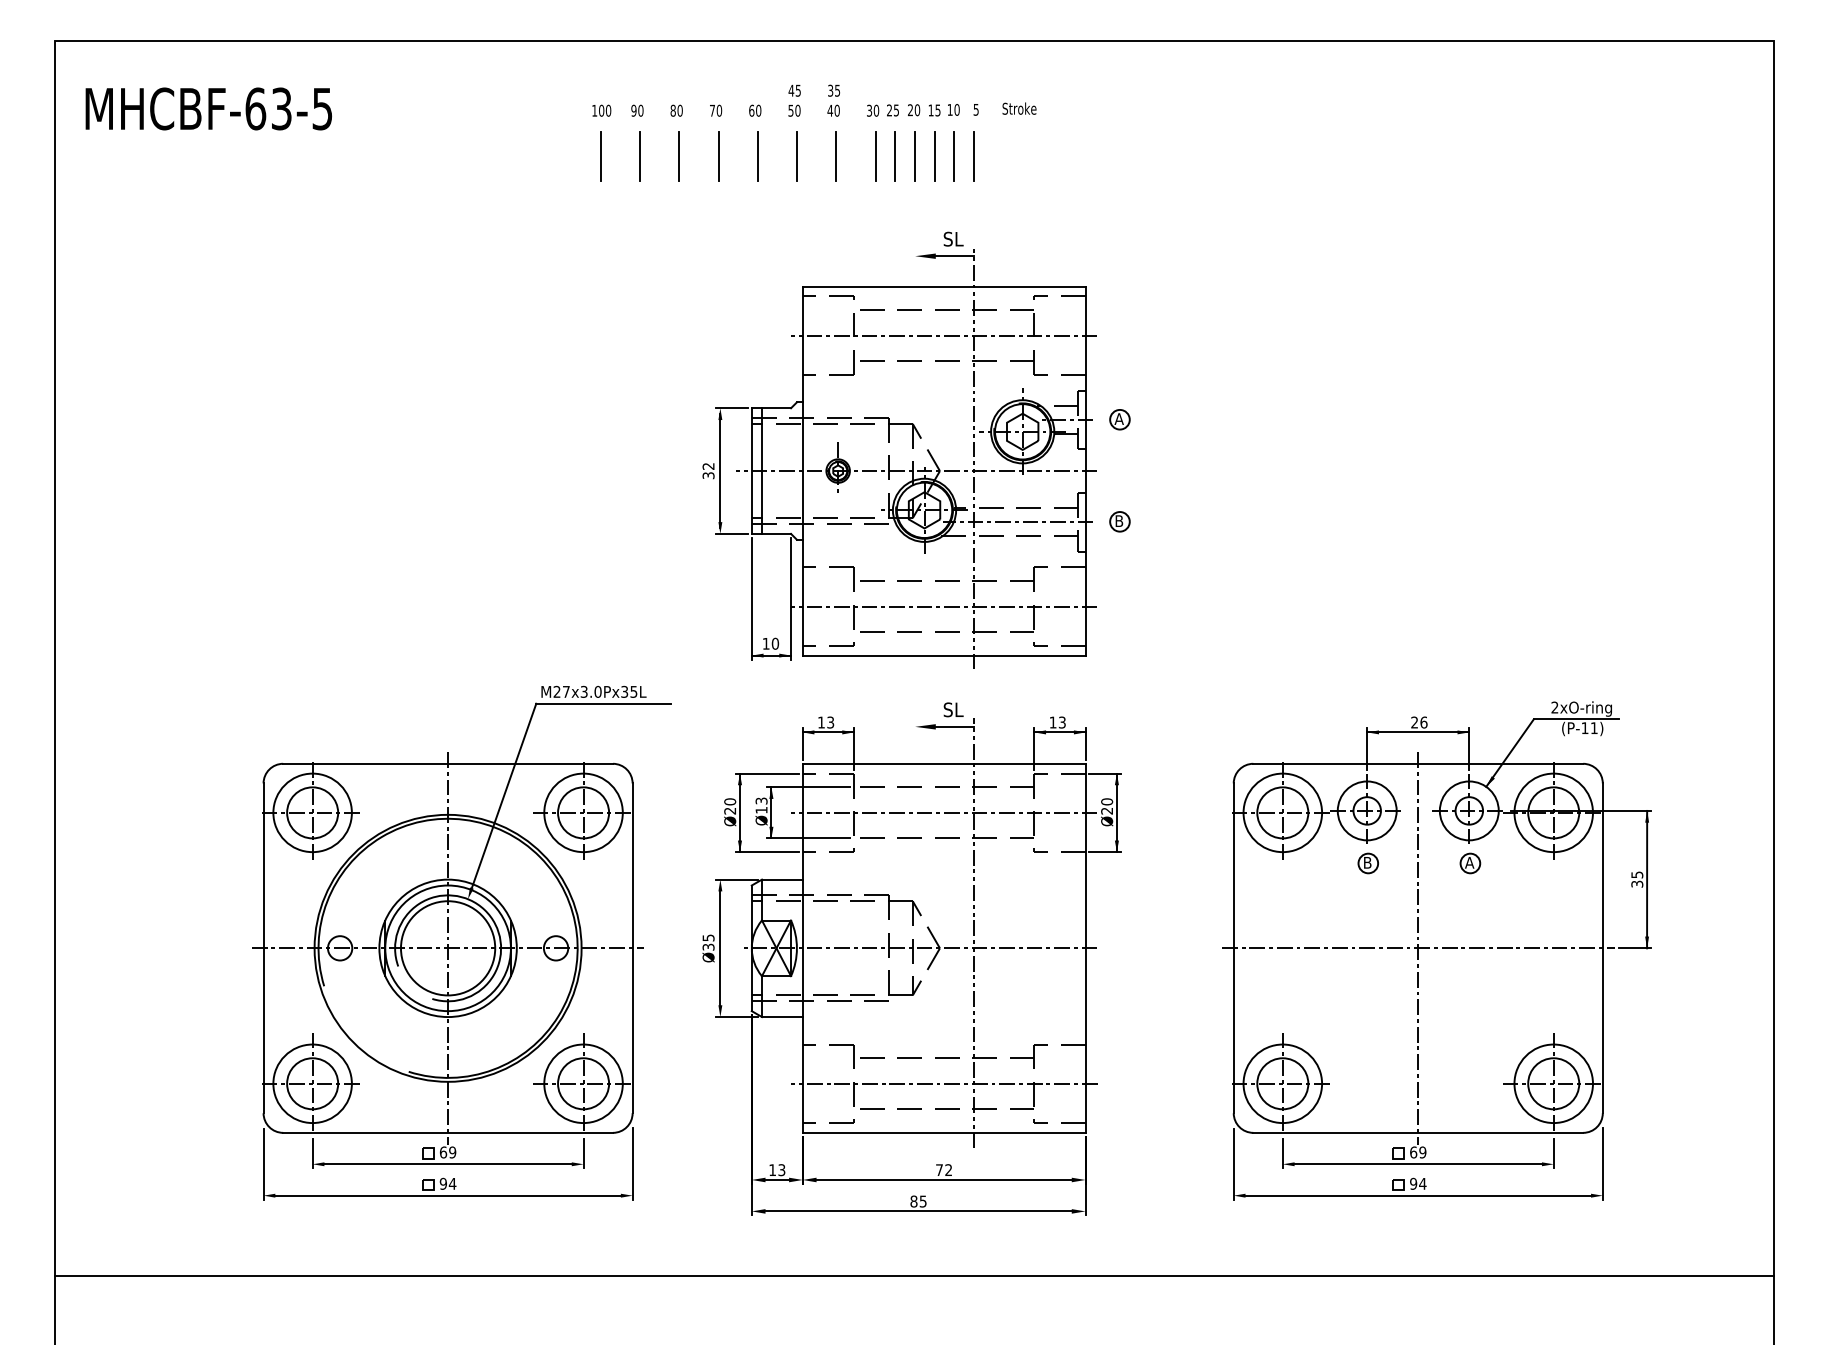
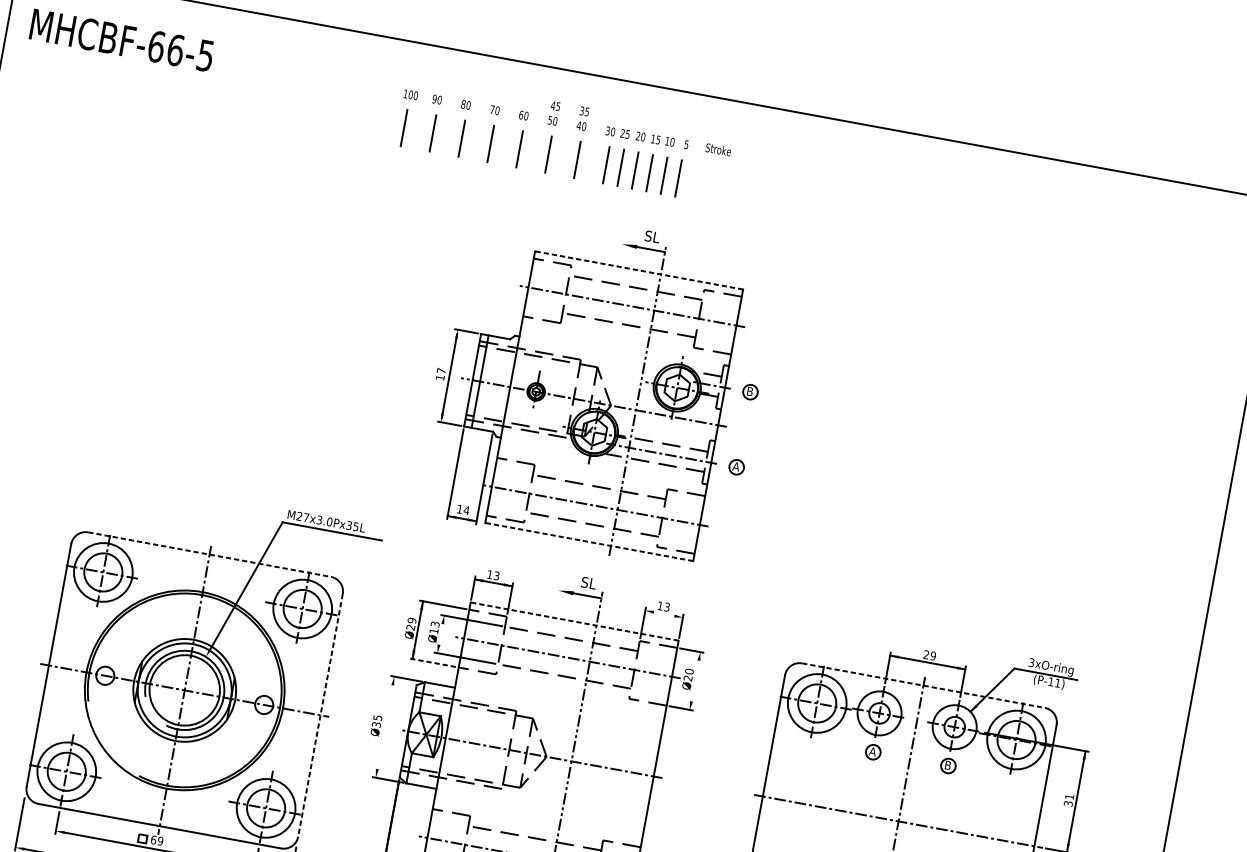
text: (281, 108) -> (175, 49), MHCBF-63-5 -> MHCBF-66-5
line: (943, 286) -> (638, 270), solid -> dashed
text: (1118, 418) -> (749, 391), A -> B
text: (708, 471) -> (440, 374), 32 -> 17
text: (1118, 520) -> (735, 466), B -> A
text: (775, 643) -> (466, 510), 10 -> 14
line: (943, 655) -> (588, 541), solid -> dashed
text: (1554, 707) -> (1031, 662), 2xO-ring -> 3xO-ring
text: (1423, 722) -> (932, 655), 26 -> 29
line: (1059, 732) -> (663, 614), removed
line: (448, 763) -> (209, 554), solid -> dashed
line: (943, 763) -> (574, 621), solid -> dashed
line: (1418, 763) -> (923, 685), solid -> dashed
text: (730, 801) -> (412, 620), Ø20 -> Ø29
line: (771, 812) -> (441, 634), removed
line: (1116, 812) -> (694, 680), removed
line: (766, 852) -> (431, 662), solid -> dashed
text: (1367, 862) -> (872, 751), B -> A
text: (1469, 862) -> (947, 765), A -> B
text: (1637, 874) -> (1069, 796), 35 -> 31
line: (632, 948) -> (320, 715), solid -> dashed
line: (720, 948) -> (385, 727), removed

